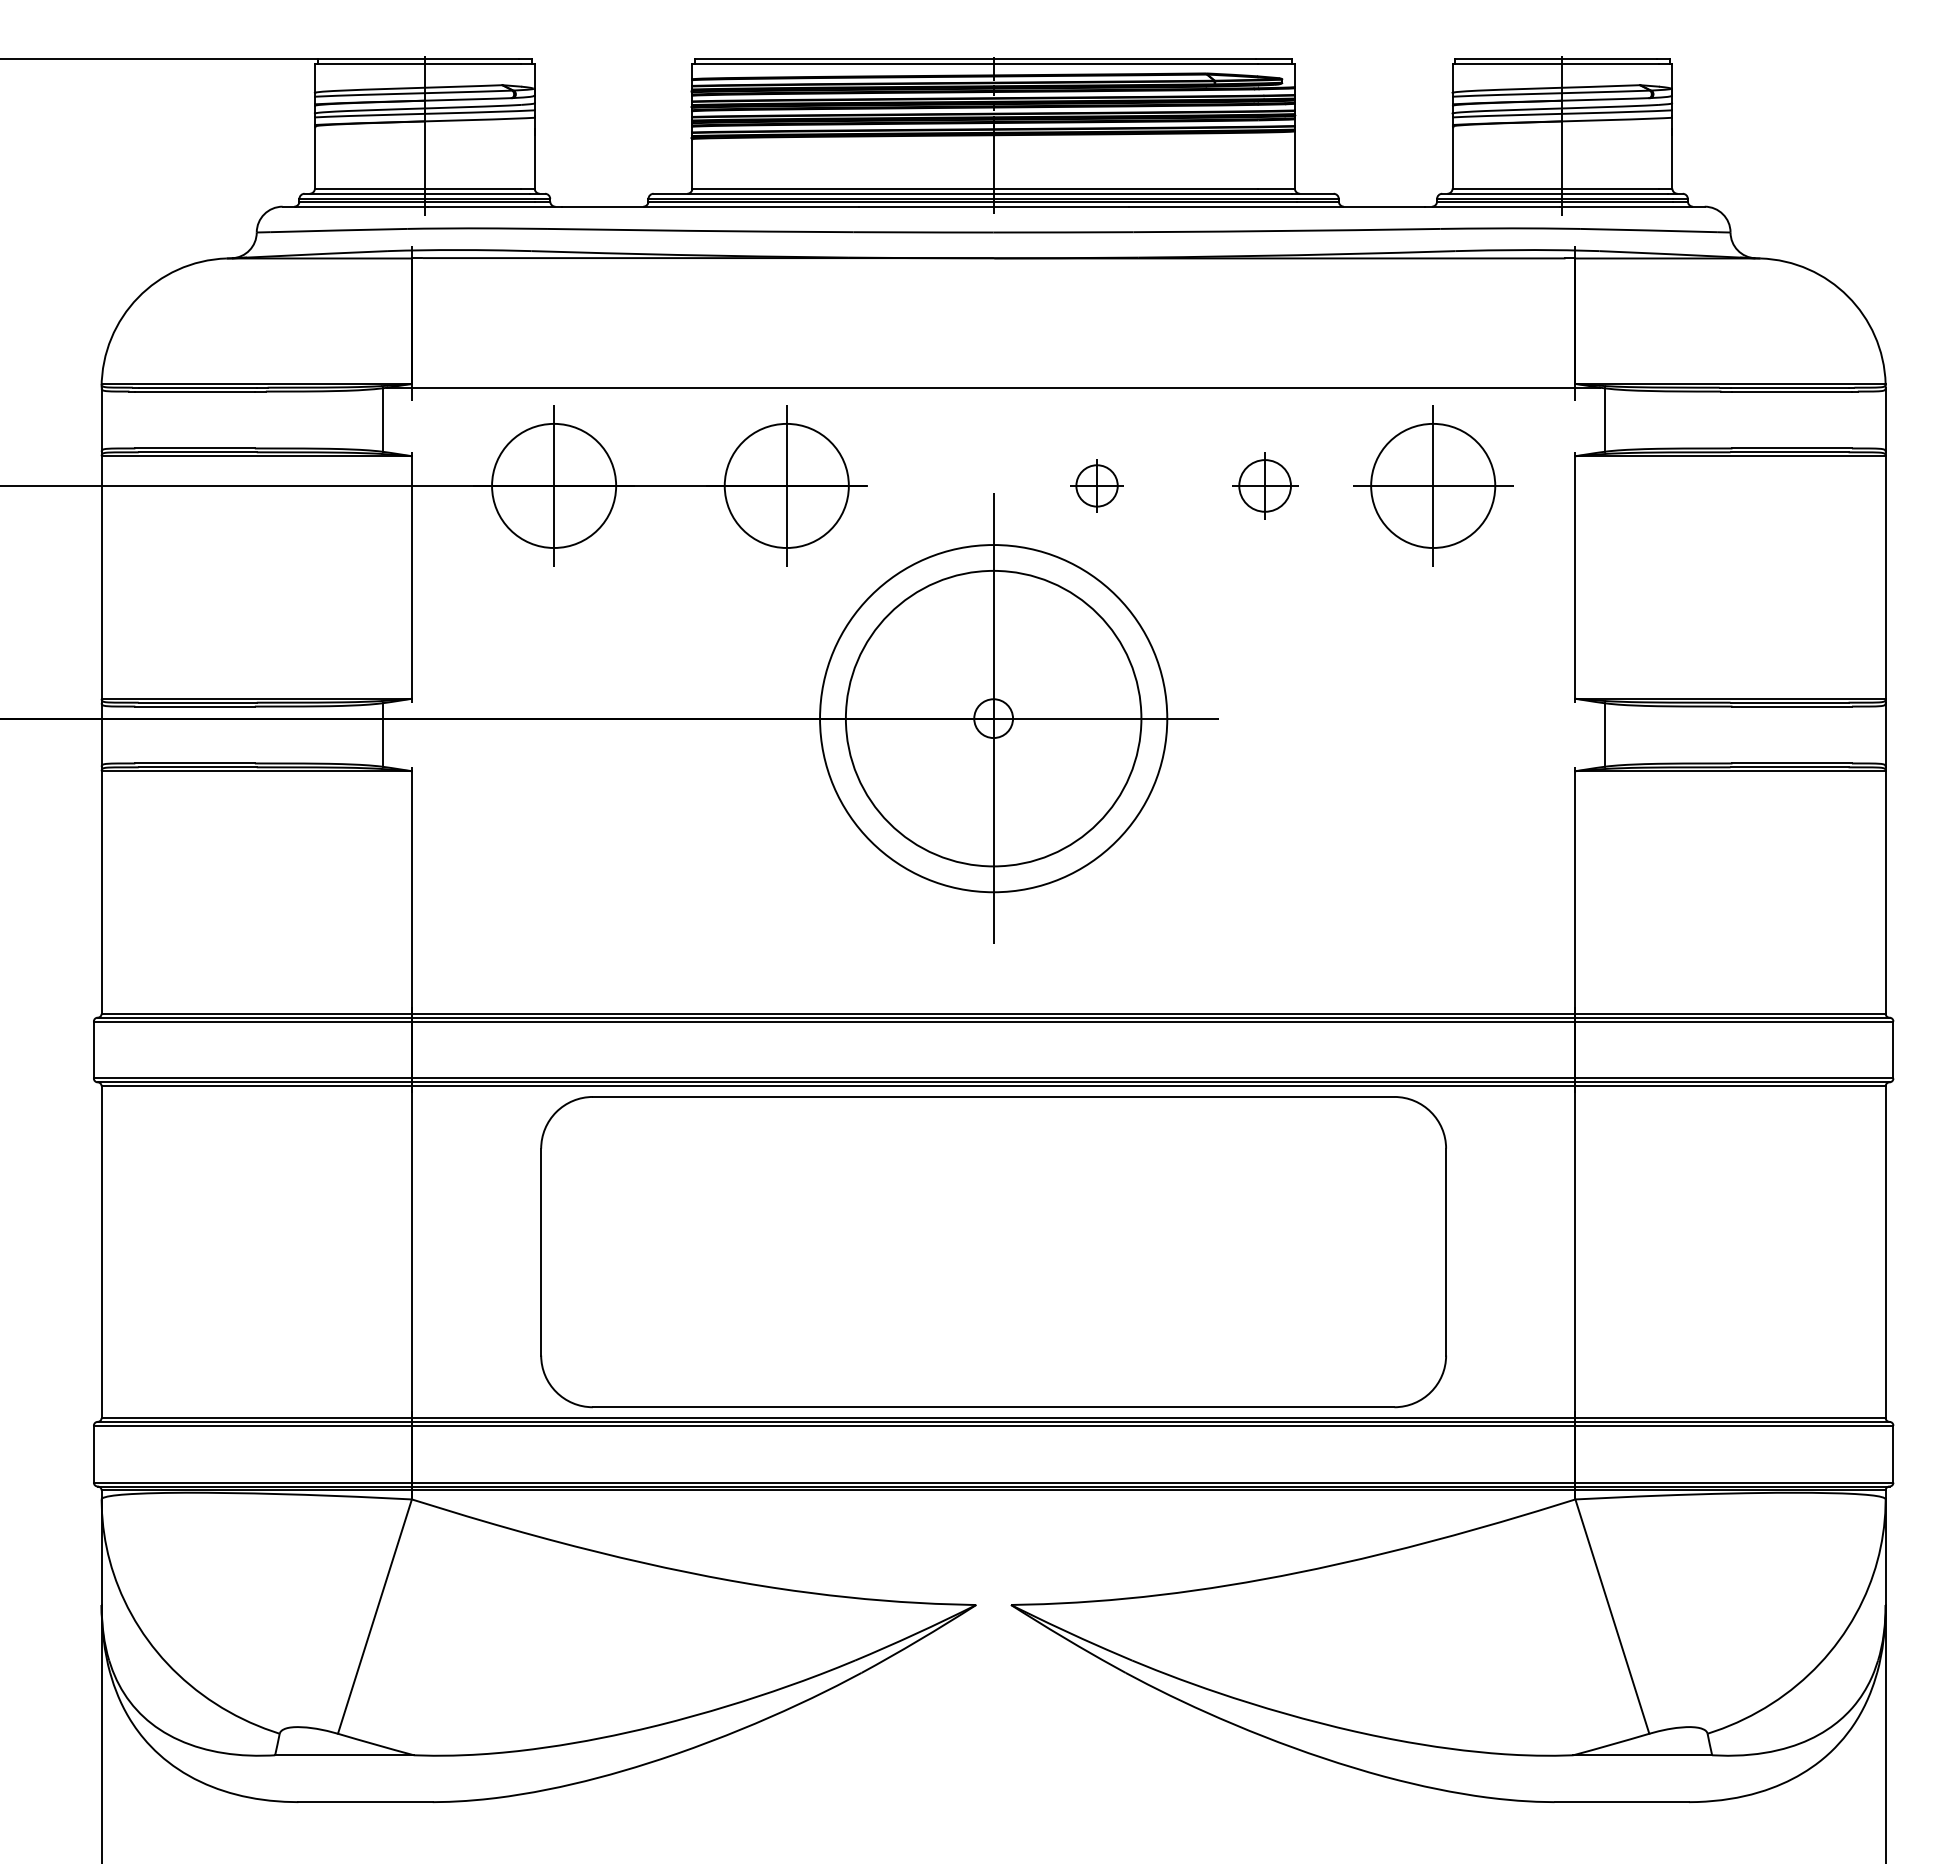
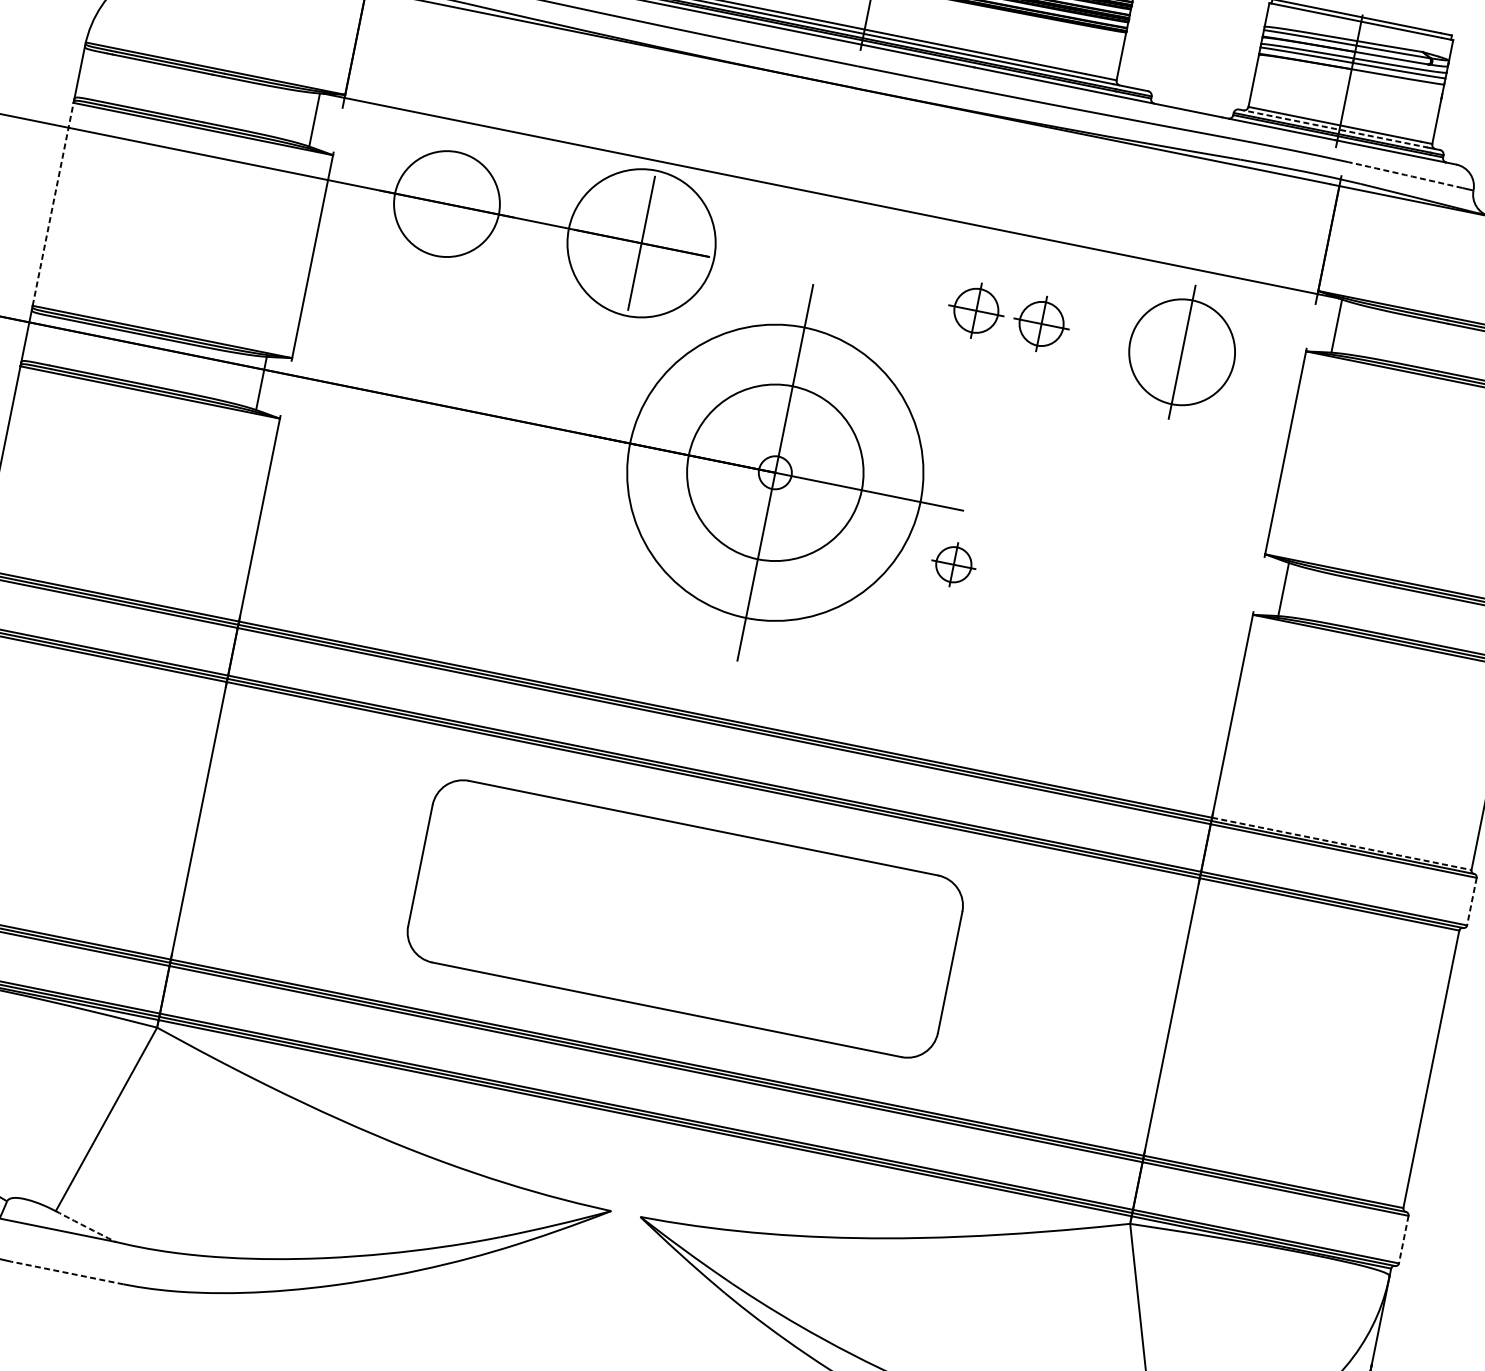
line: (1555, 193) -> (1333, 128), solid -> dashed
arc: (1648, 230) -> (1405, 174), solid -> dashed
line: (554, 485) -> (447, 203), removed
circle: (786, 485) -> (641, 242), size x1.4
part: (1096, 485) -> (953, 564), moved
part: (1187, 485) -> (976, 310), added
line: (1432, 485) -> (1181, 351), removed
line: (101, 577) -> (53, 204), solid -> dashed
circle: (993, 718) -> (775, 472), size x0.7
line: (1731, 1013) -> (1342, 843), solid -> dashed
line: (1893, 1050) -> (1471, 902), solid -> dashed
part: (993, 1252) -> (685, 919), size x0.7
line: (1893, 1454) -> (1403, 1239), solid -> dashed
arc: (375, 1744) -> (85, 1226), solid -> dashed
line: (365, 1802) -> (67, 1273), solid -> dashed

